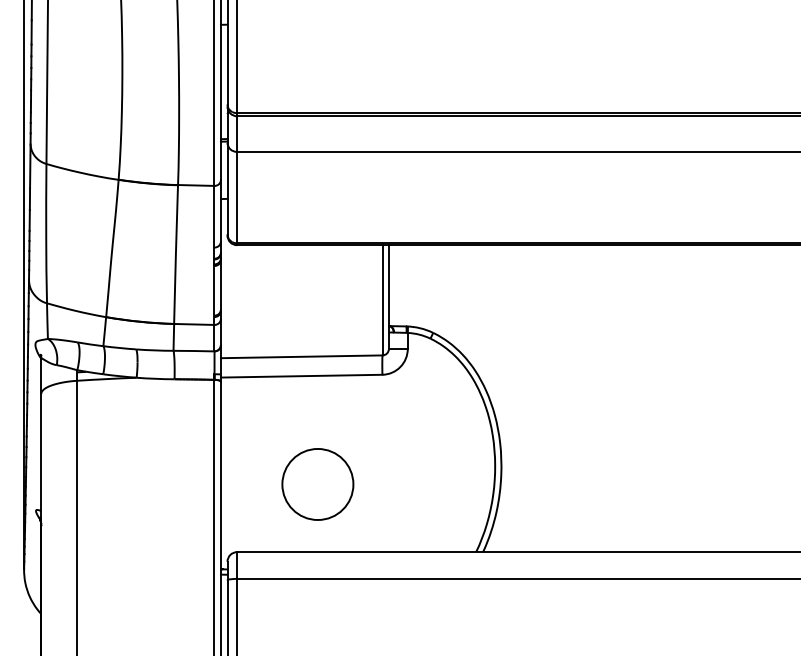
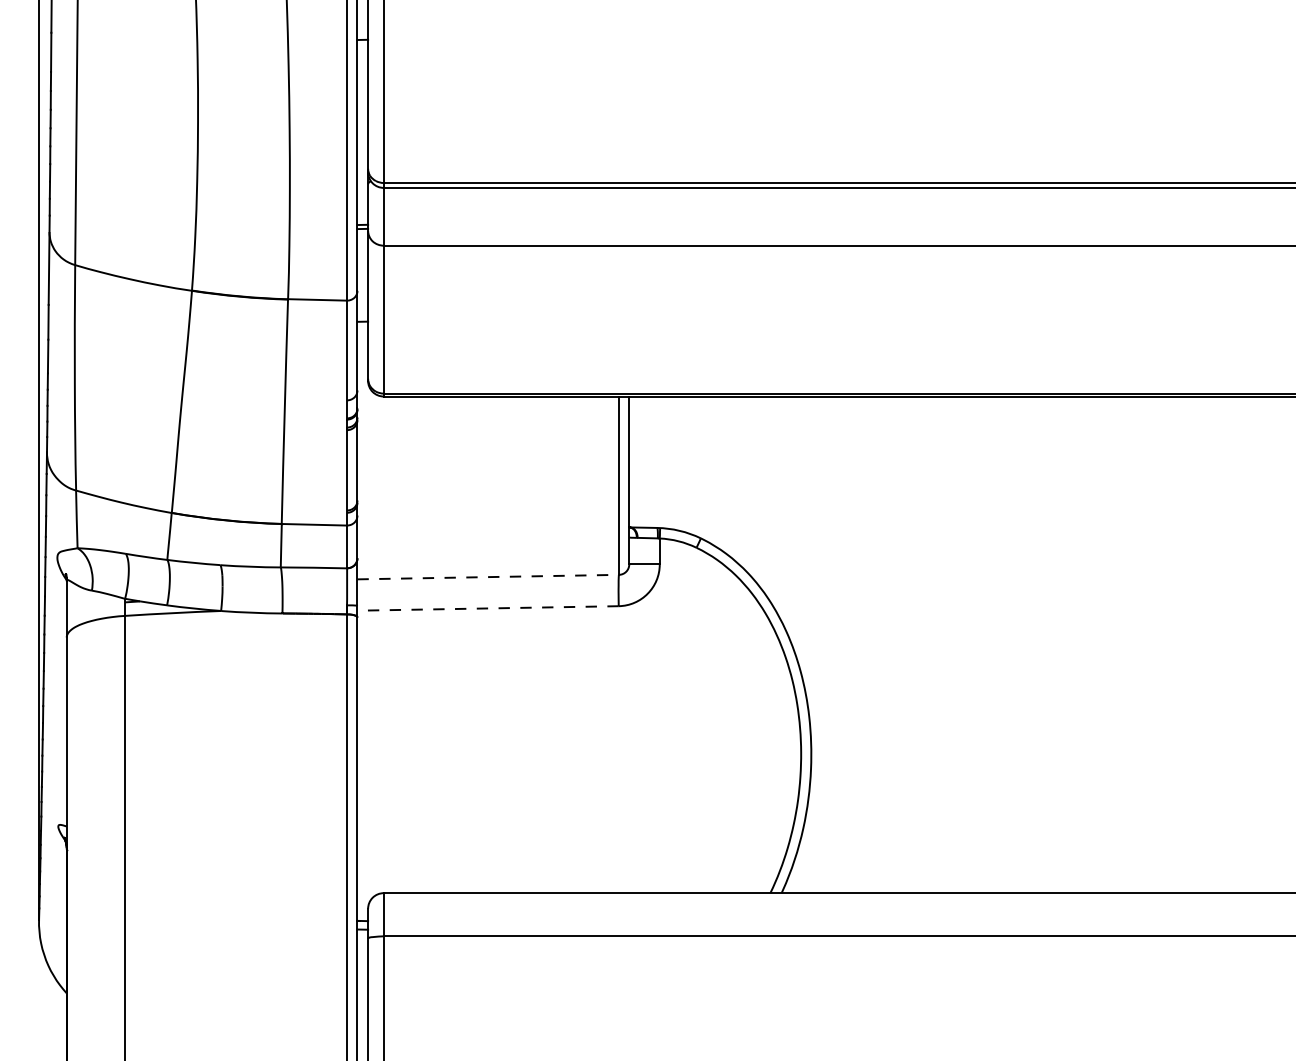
line: (301, 356) -> (487, 576), solid -> dashed
line: (301, 376) -> (487, 608), solid -> dashed
circle: (317, 484) -> (513, 783), removed

